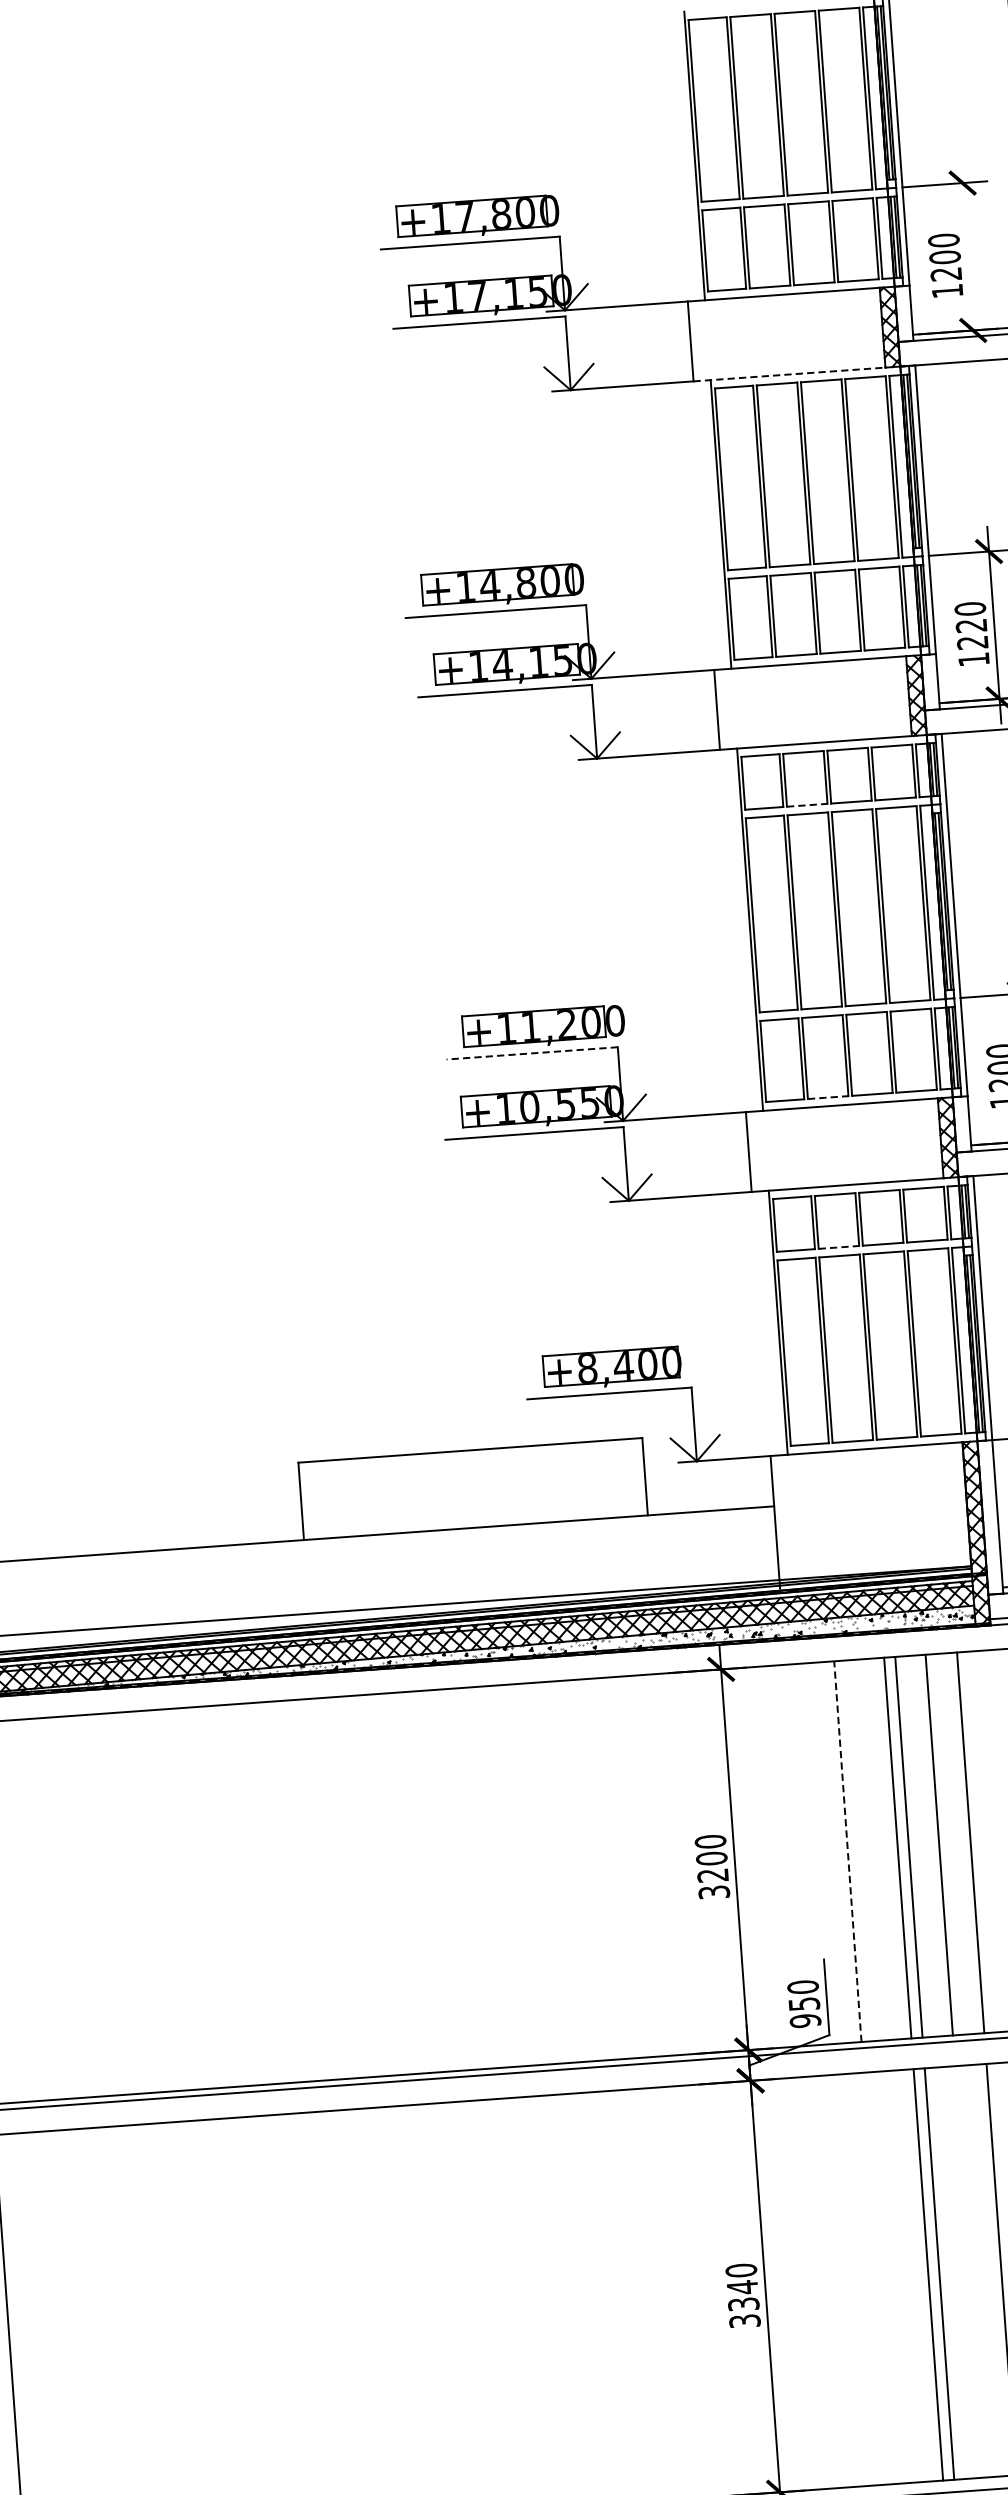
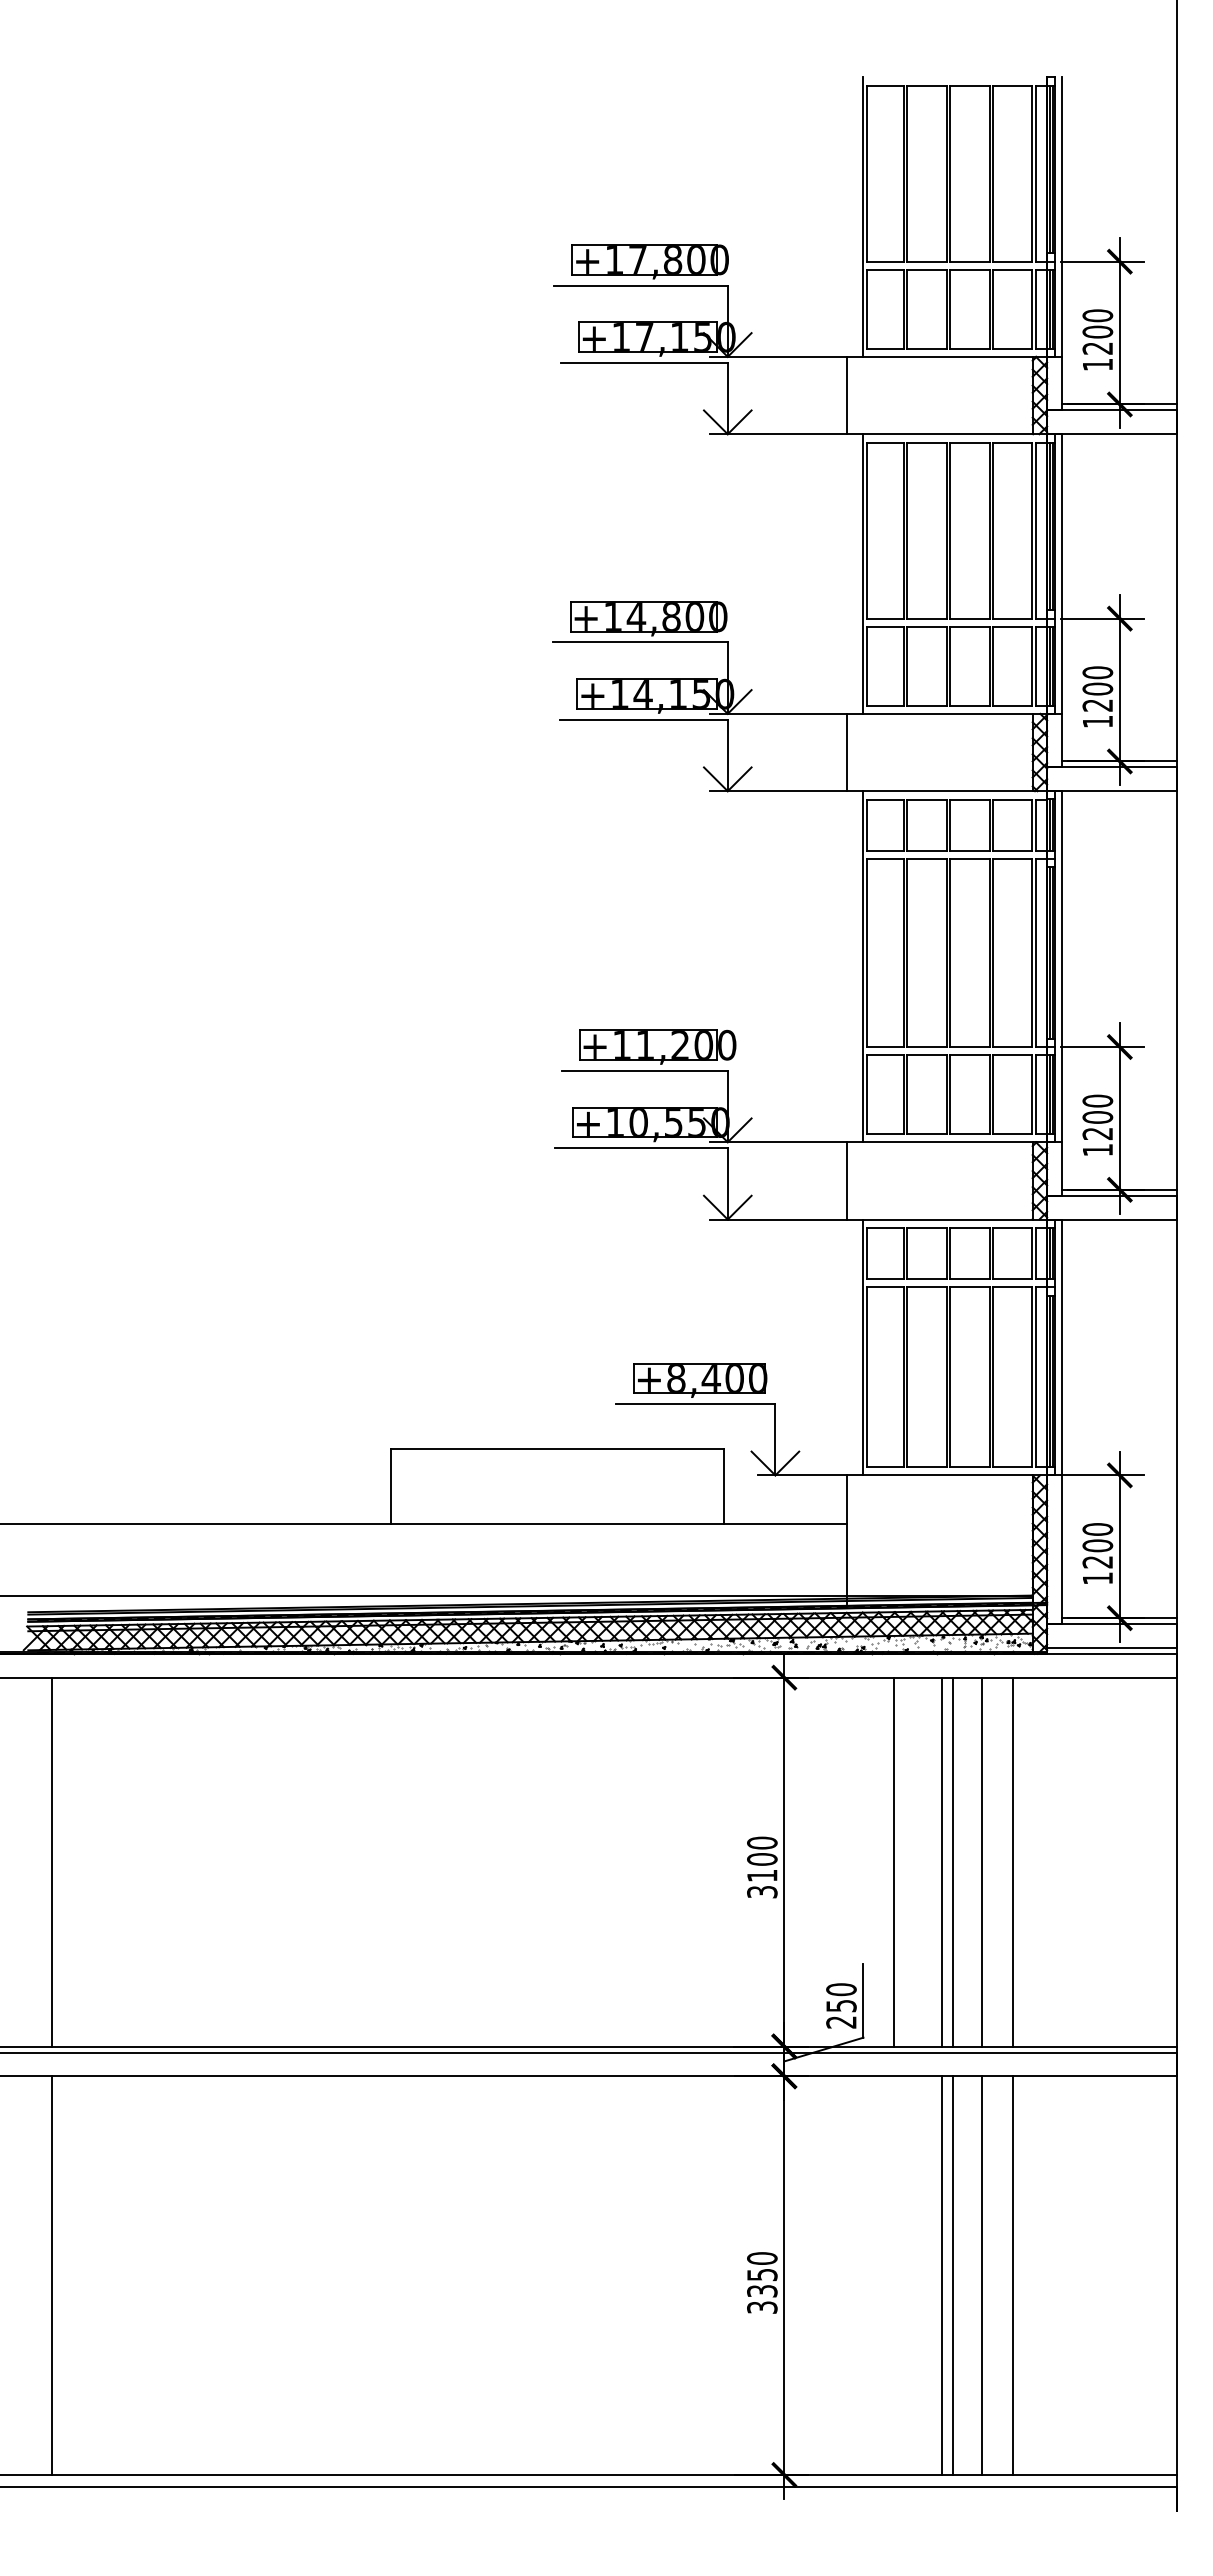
line: (967, 256) -> (1119, 332), added
line: (789, 374) -> (939, 434), dashed -> solid
text: (971, 625) -> (1097, 688), 1220 -> 1200
line: (807, 805) -> (927, 850), dashed -> solid
line: (531, 1053) -> (644, 1070), dashed -> solid
line: (828, 1097) -> (927, 1133), dashed -> solid
line: (839, 1247) -> (927, 1279), dashed -> solid
line: (847, 1851) -> (893, 1861), dashed -> solid
text: (713, 1875) -> (762, 1875), 3200 -> 3100
text: (805, 2021) -> (841, 2022), 950 -> 250
line: (969, 2271) -> (982, 2275), added
text: (742, 2287) -> (762, 2274), 3340 -> 3350

